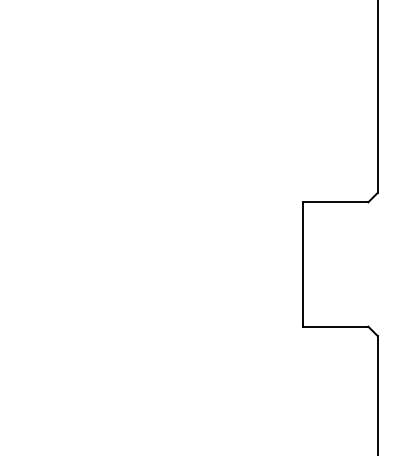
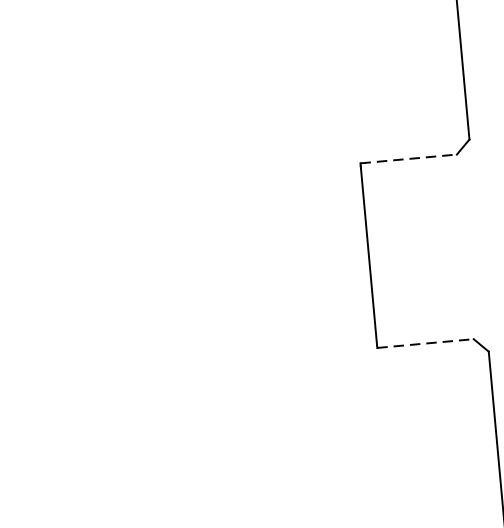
line: (336, 202) -> (409, 159), solid -> dashed
line: (336, 326) -> (426, 343), solid -> dashed

